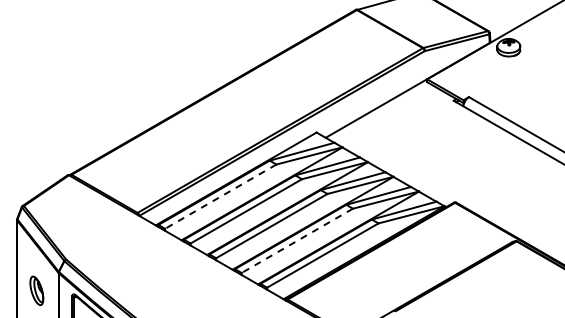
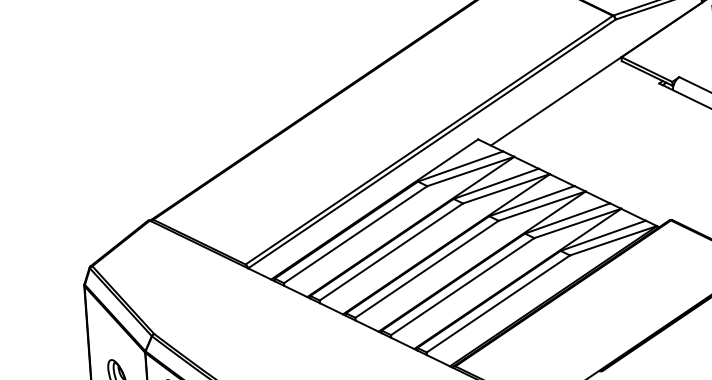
line: (220, 196) -> (355, 234), dashed -> solid
line: (296, 241) -> (461, 287), dashed -> solid

